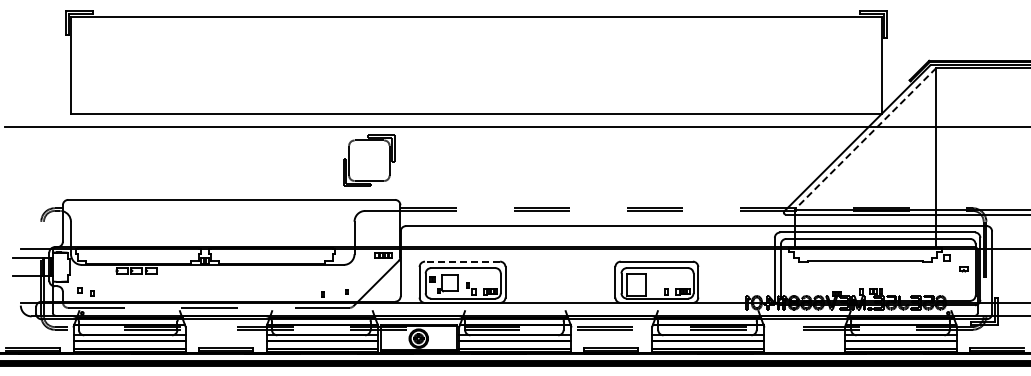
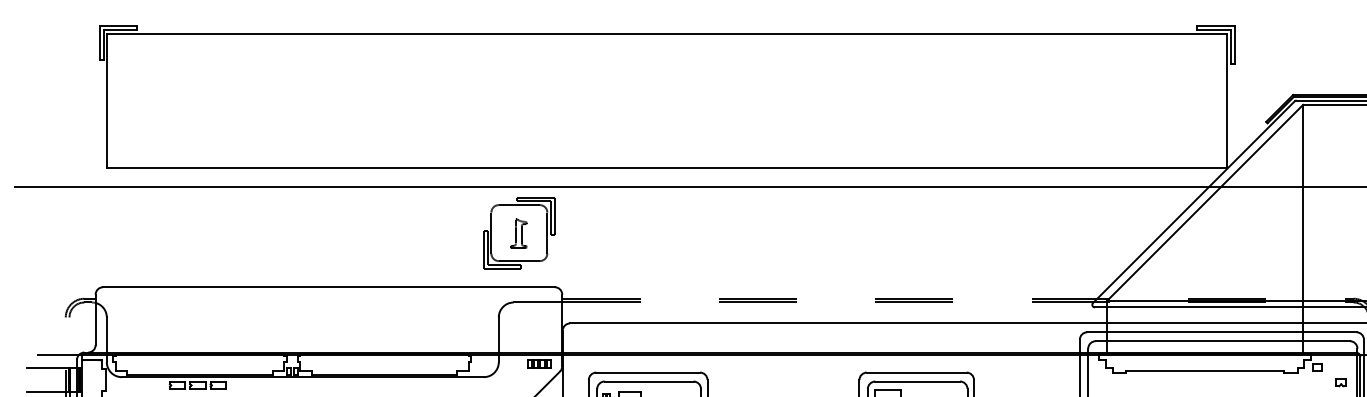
line: (865, 139) -> (1205, 203), dashed -> solid
part: (368, 161) -> (518, 234), added
line: (462, 261) -> (648, 372), dashed -> solid

